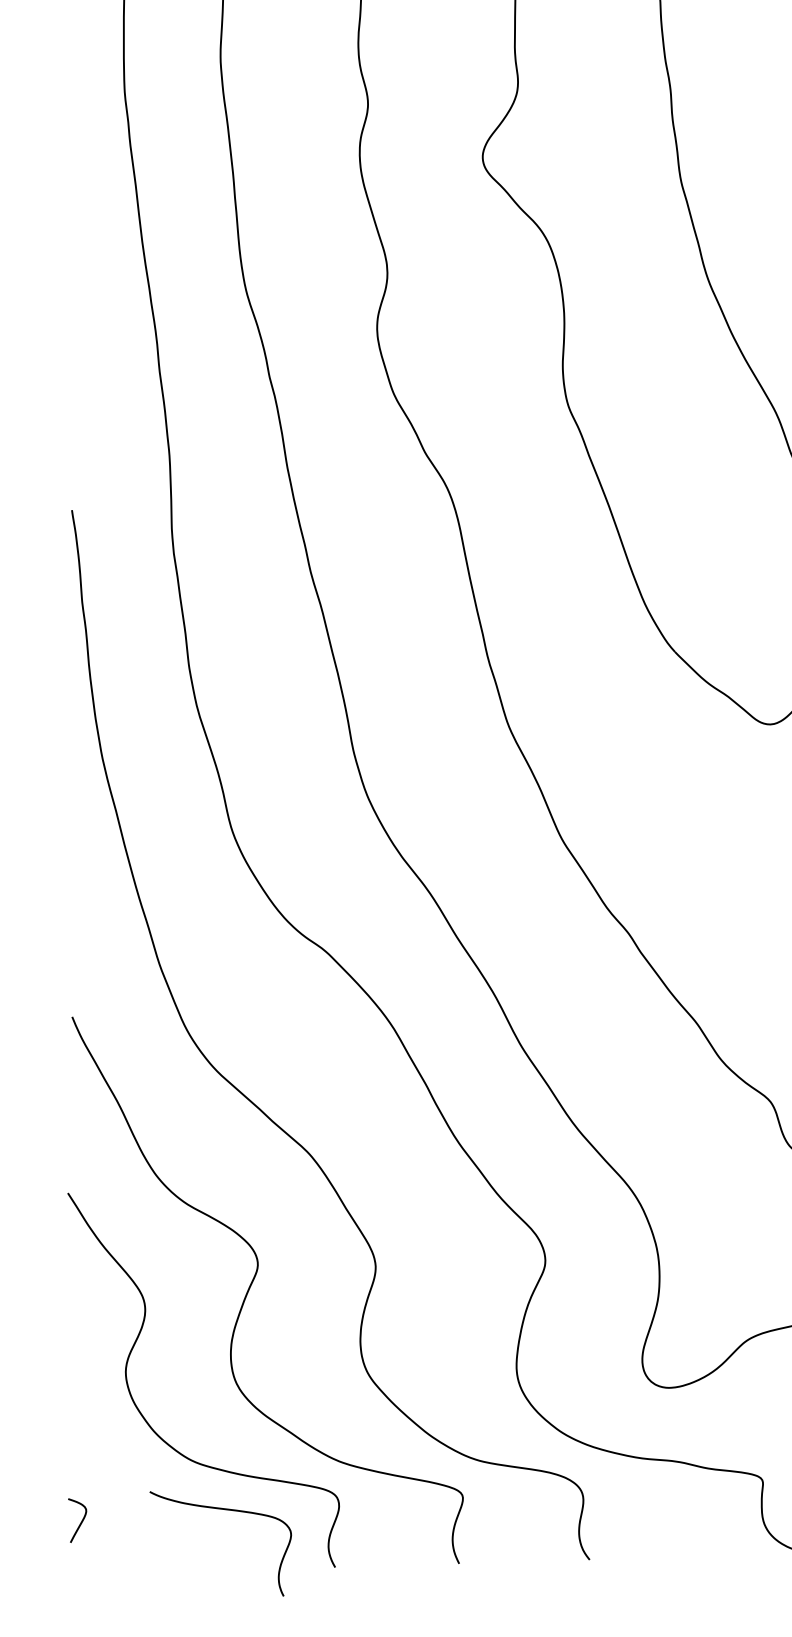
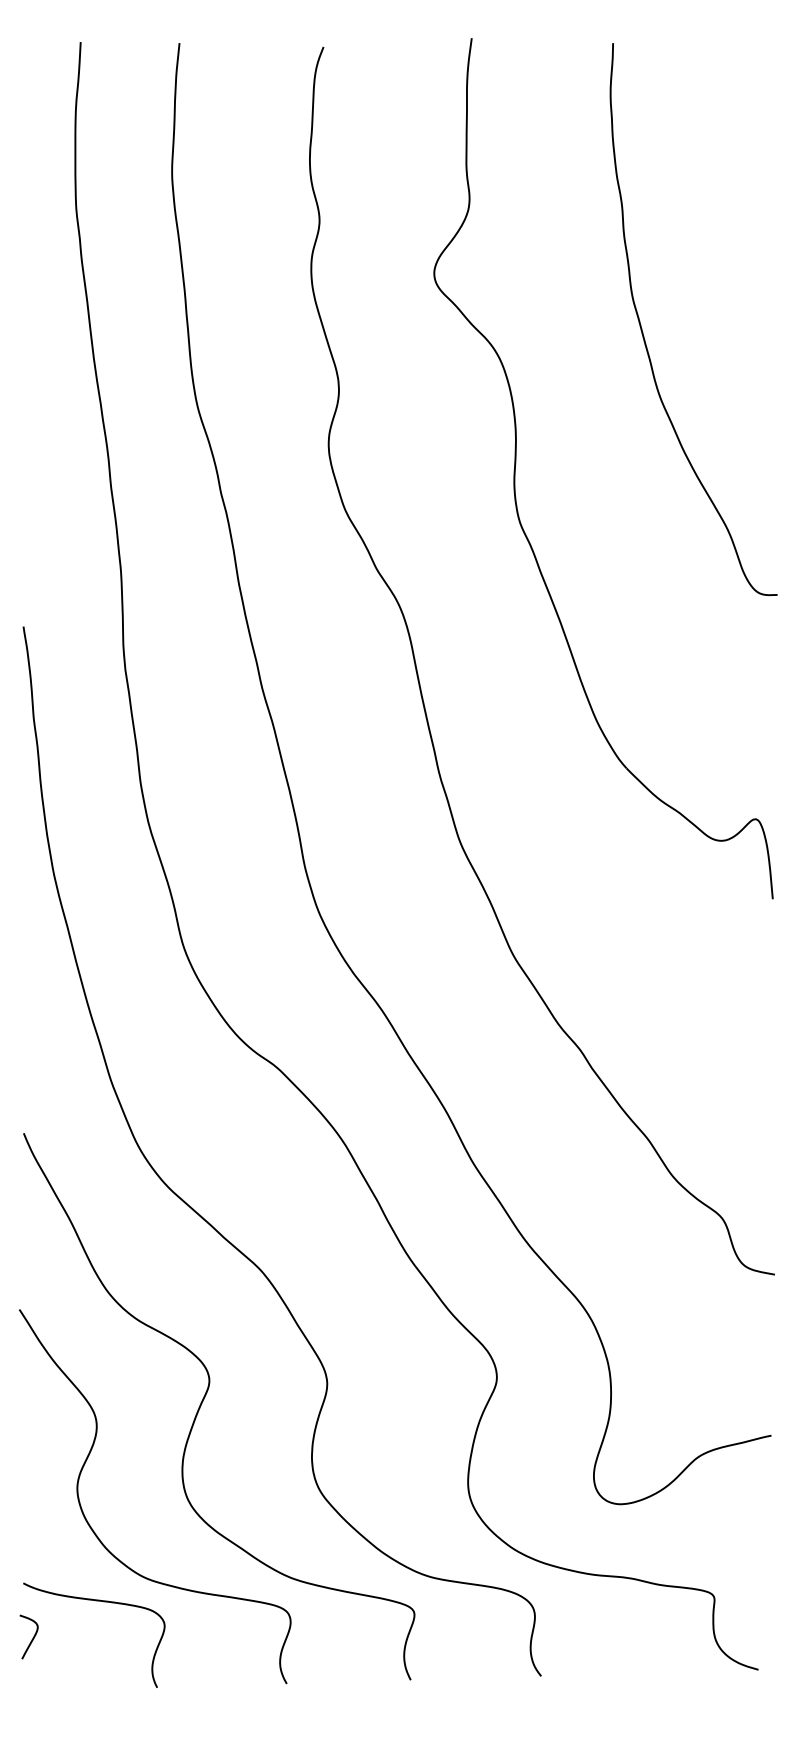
curve: (221, 1510) -> (95, 1601), moved

